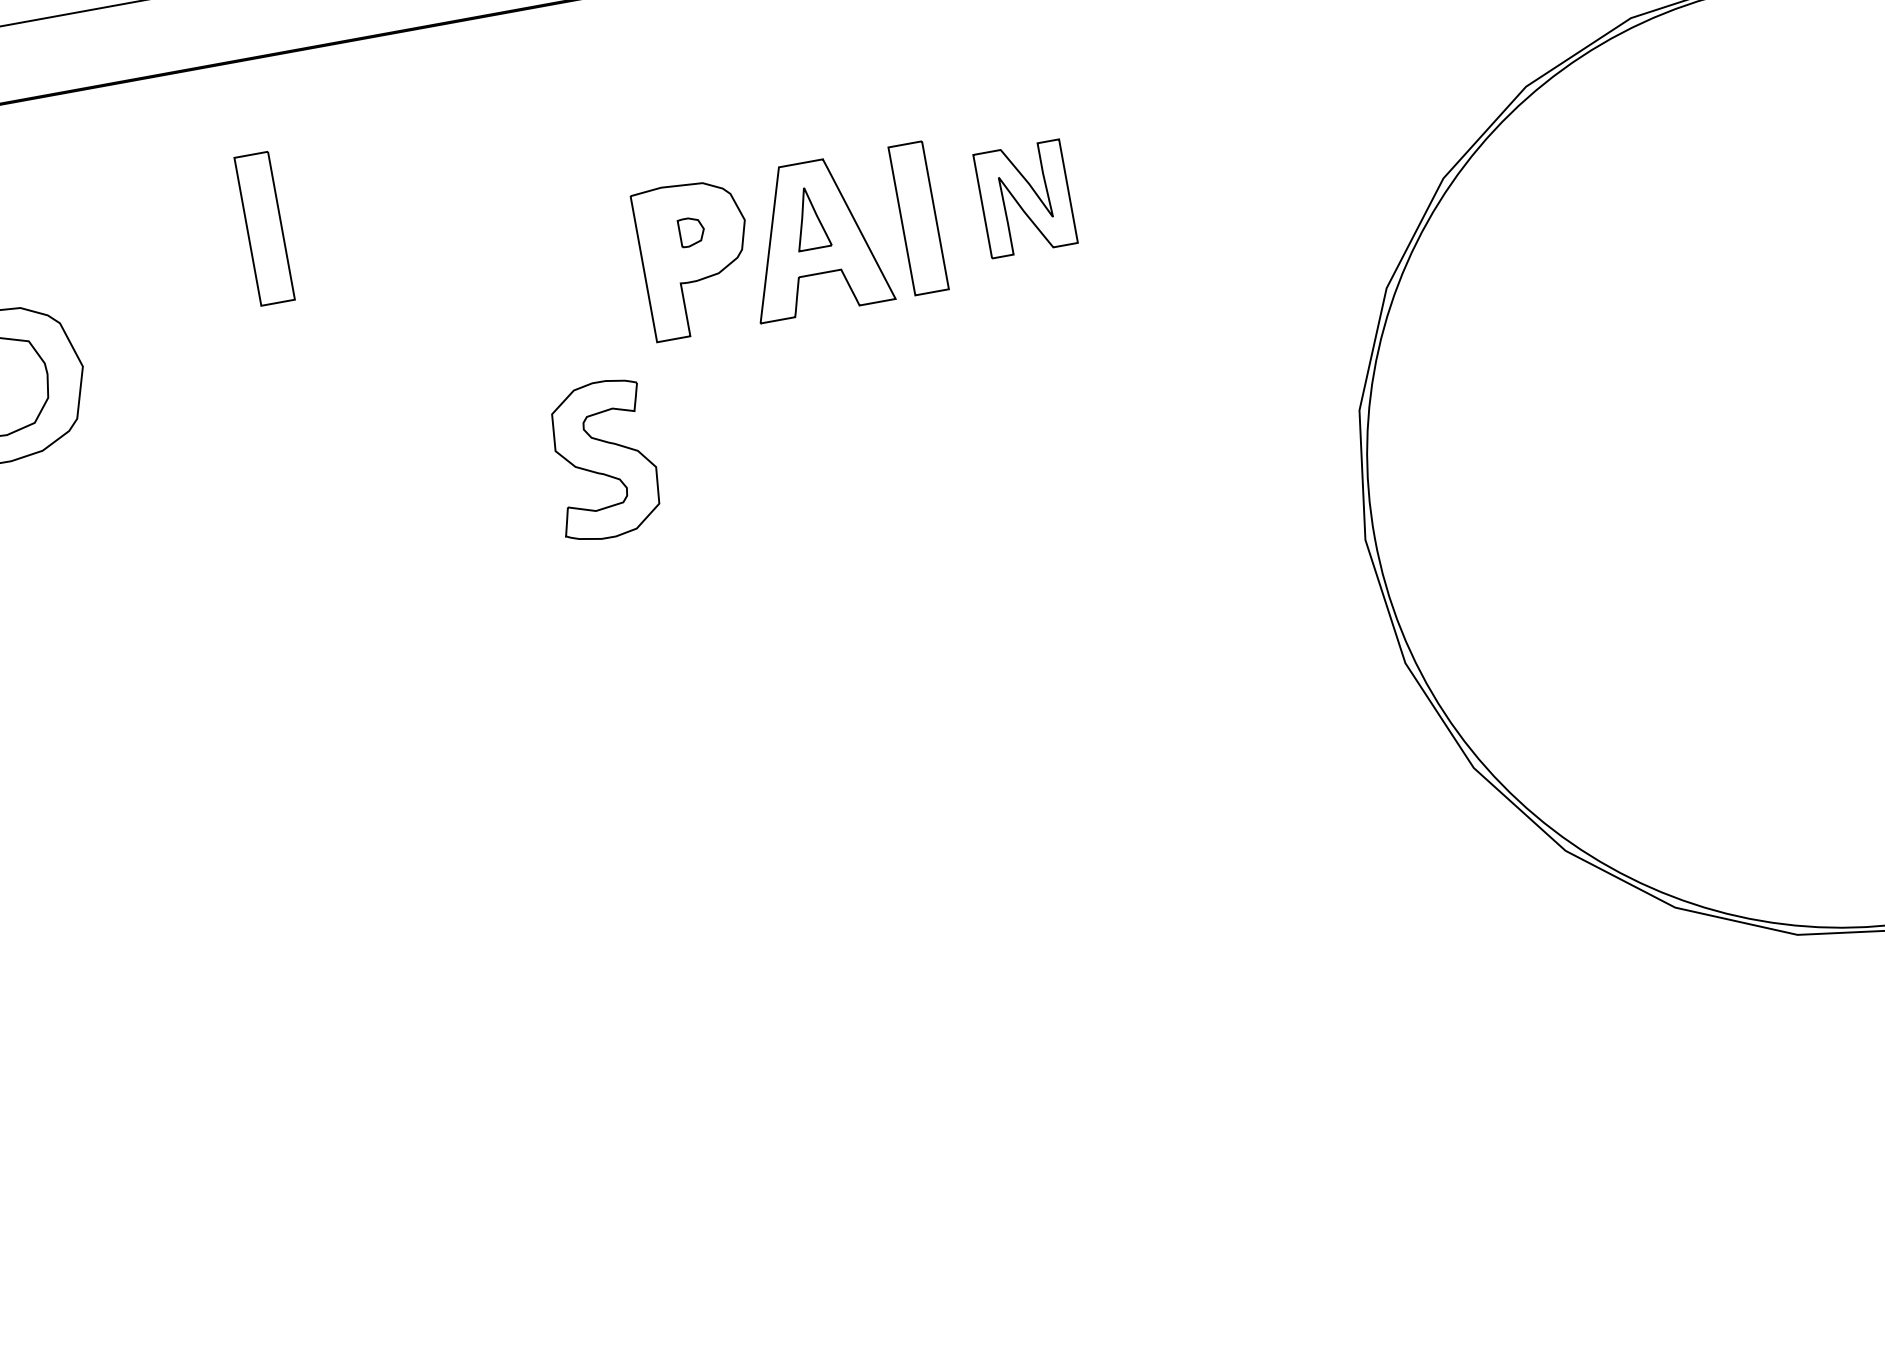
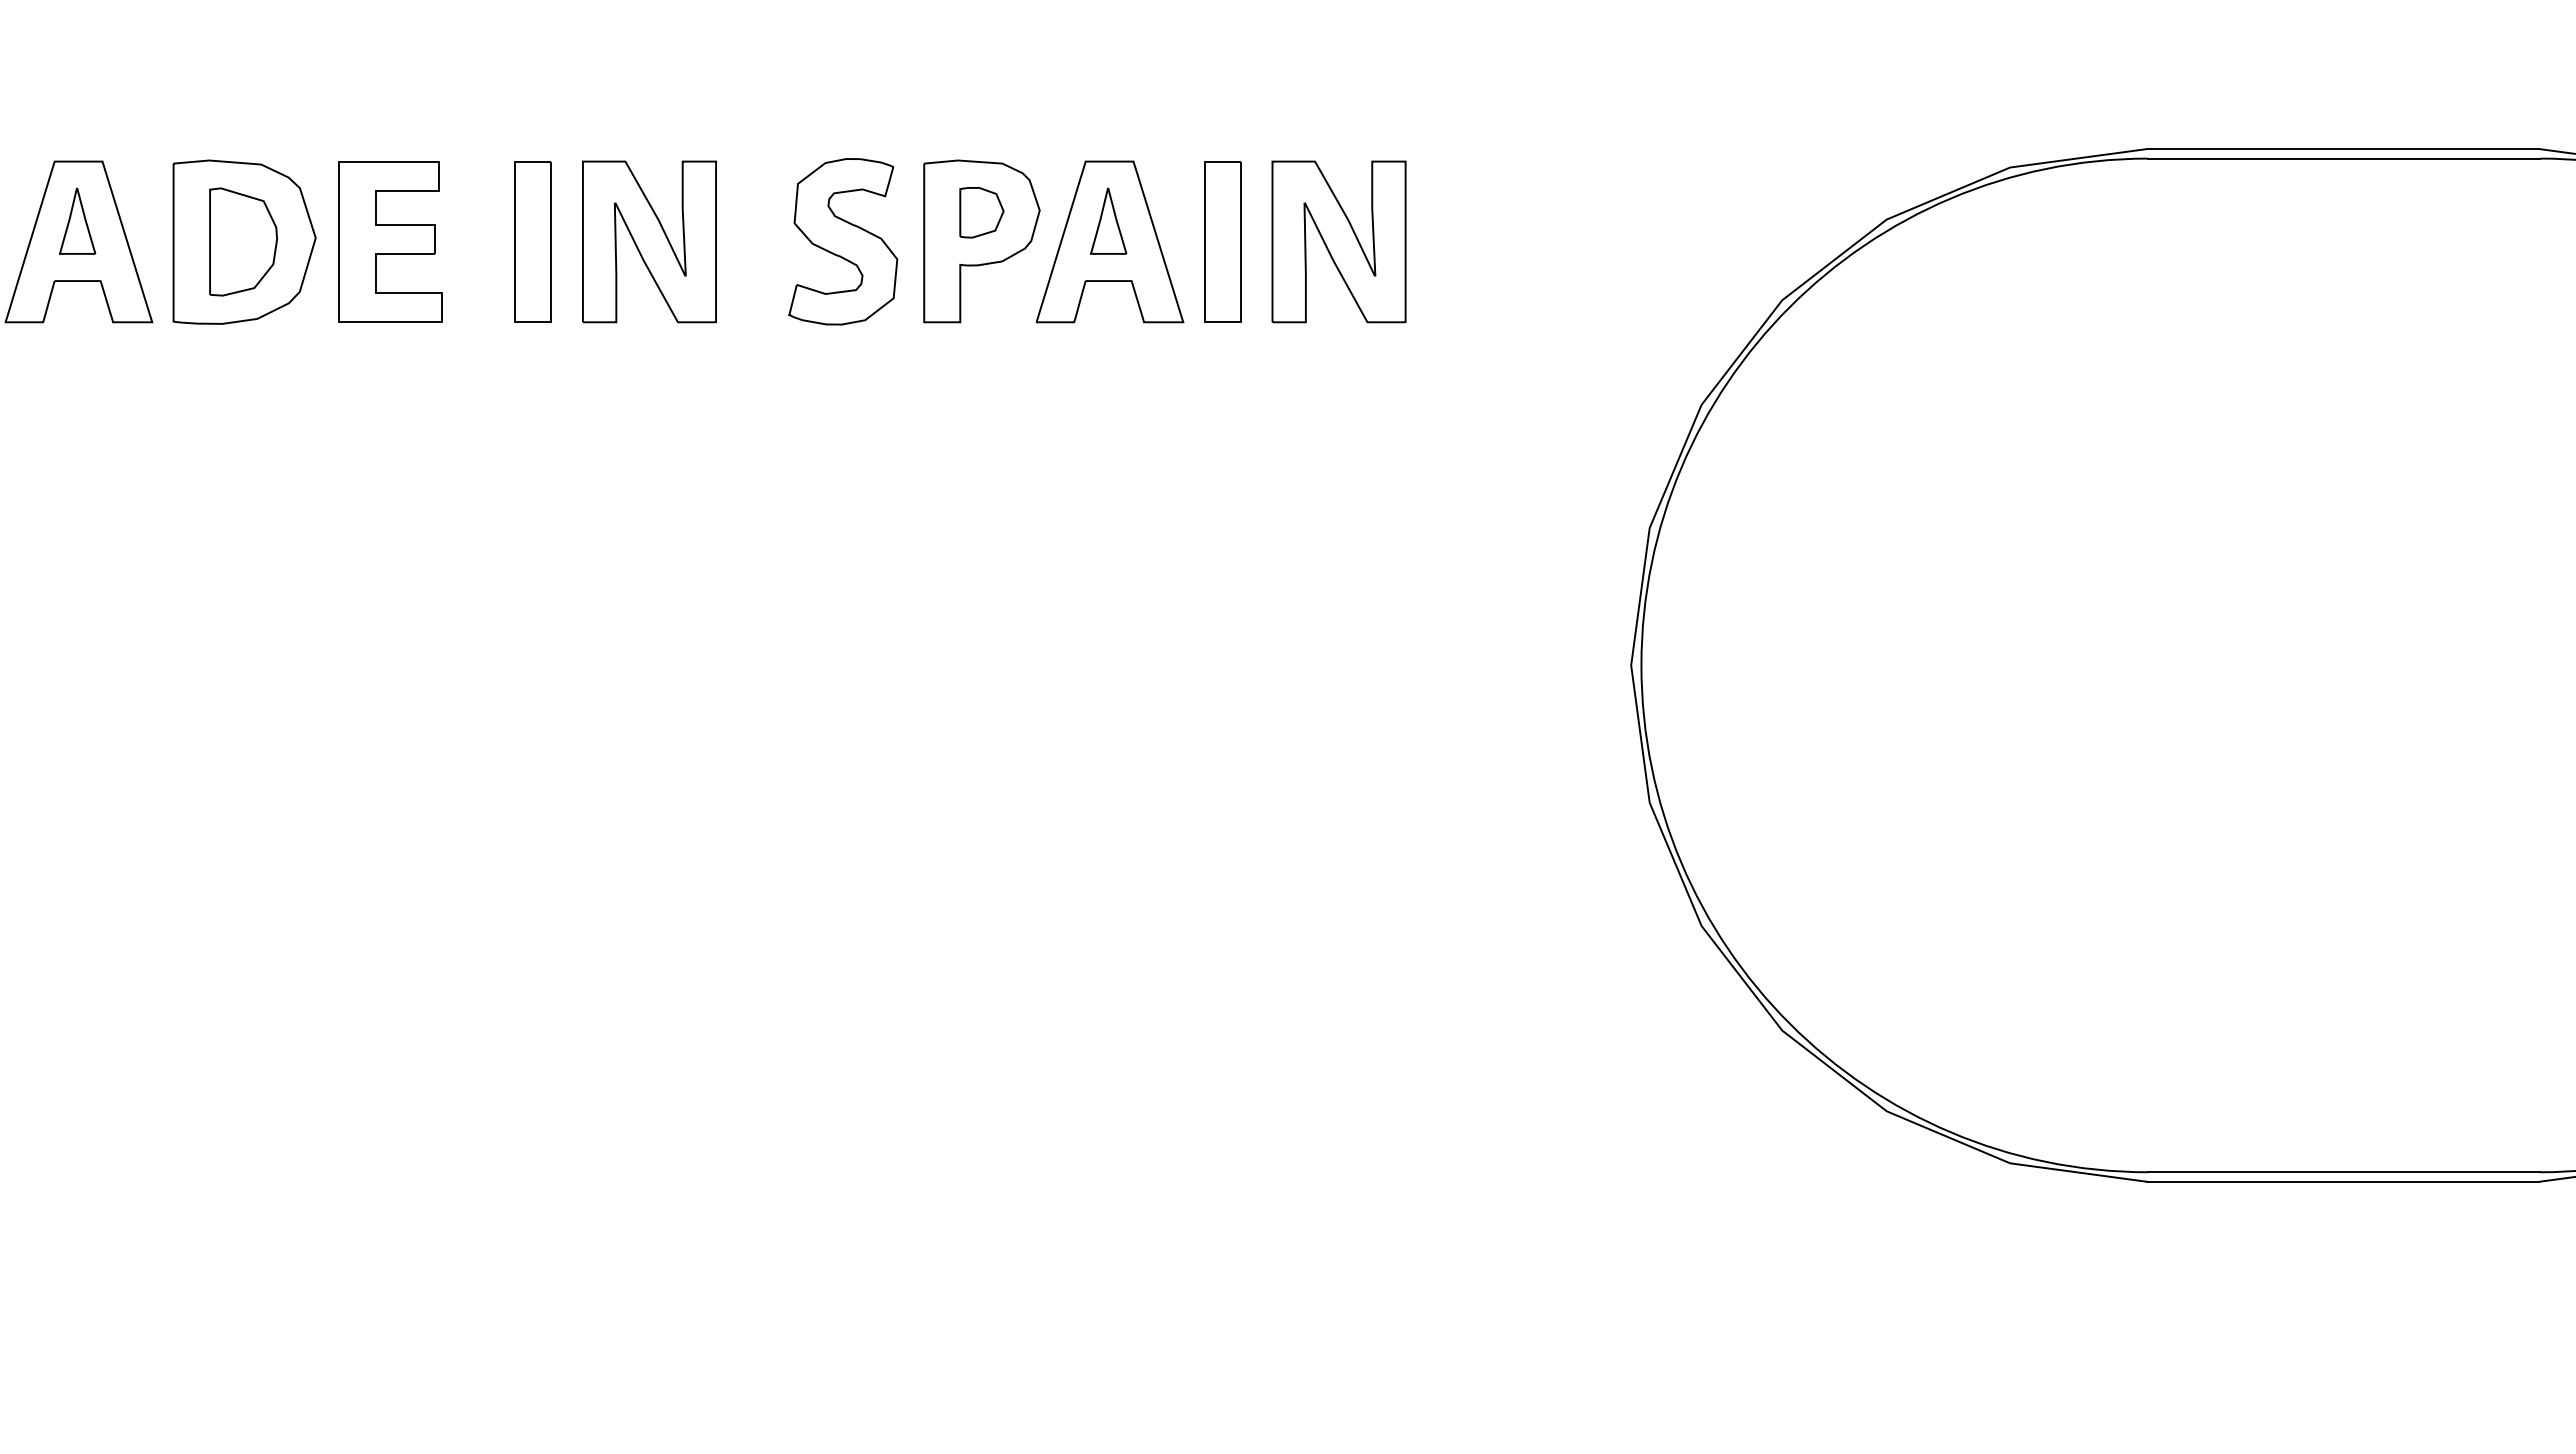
part: (1025, 198) -> (1338, 241), size x1.43
part: (263, 228) -> (532, 241), moved
part: (691, 231) -> (981, 212), size x1.67
part: (390, 313) -> (649, 241), added
part: (152, 357) -> (390, 241), added
part: (603, 459) -> (843, 241), moved

